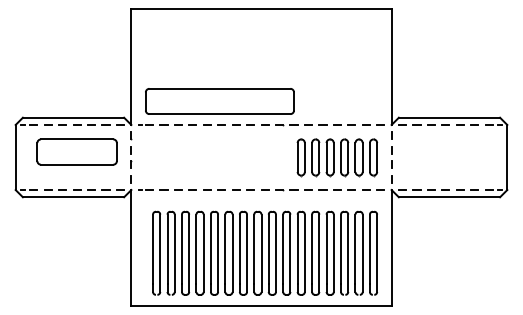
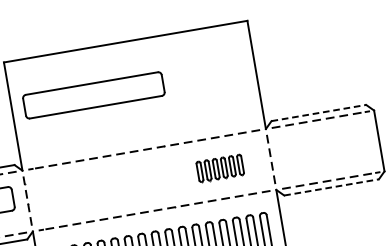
part: (219, 101) -> (93, 95), moved
line: (449, 117) -> (318, 112), solid -> dashed
part: (336, 157) -> (219, 168), size x0.6
line: (449, 197) -> (331, 187), solid -> dashed

